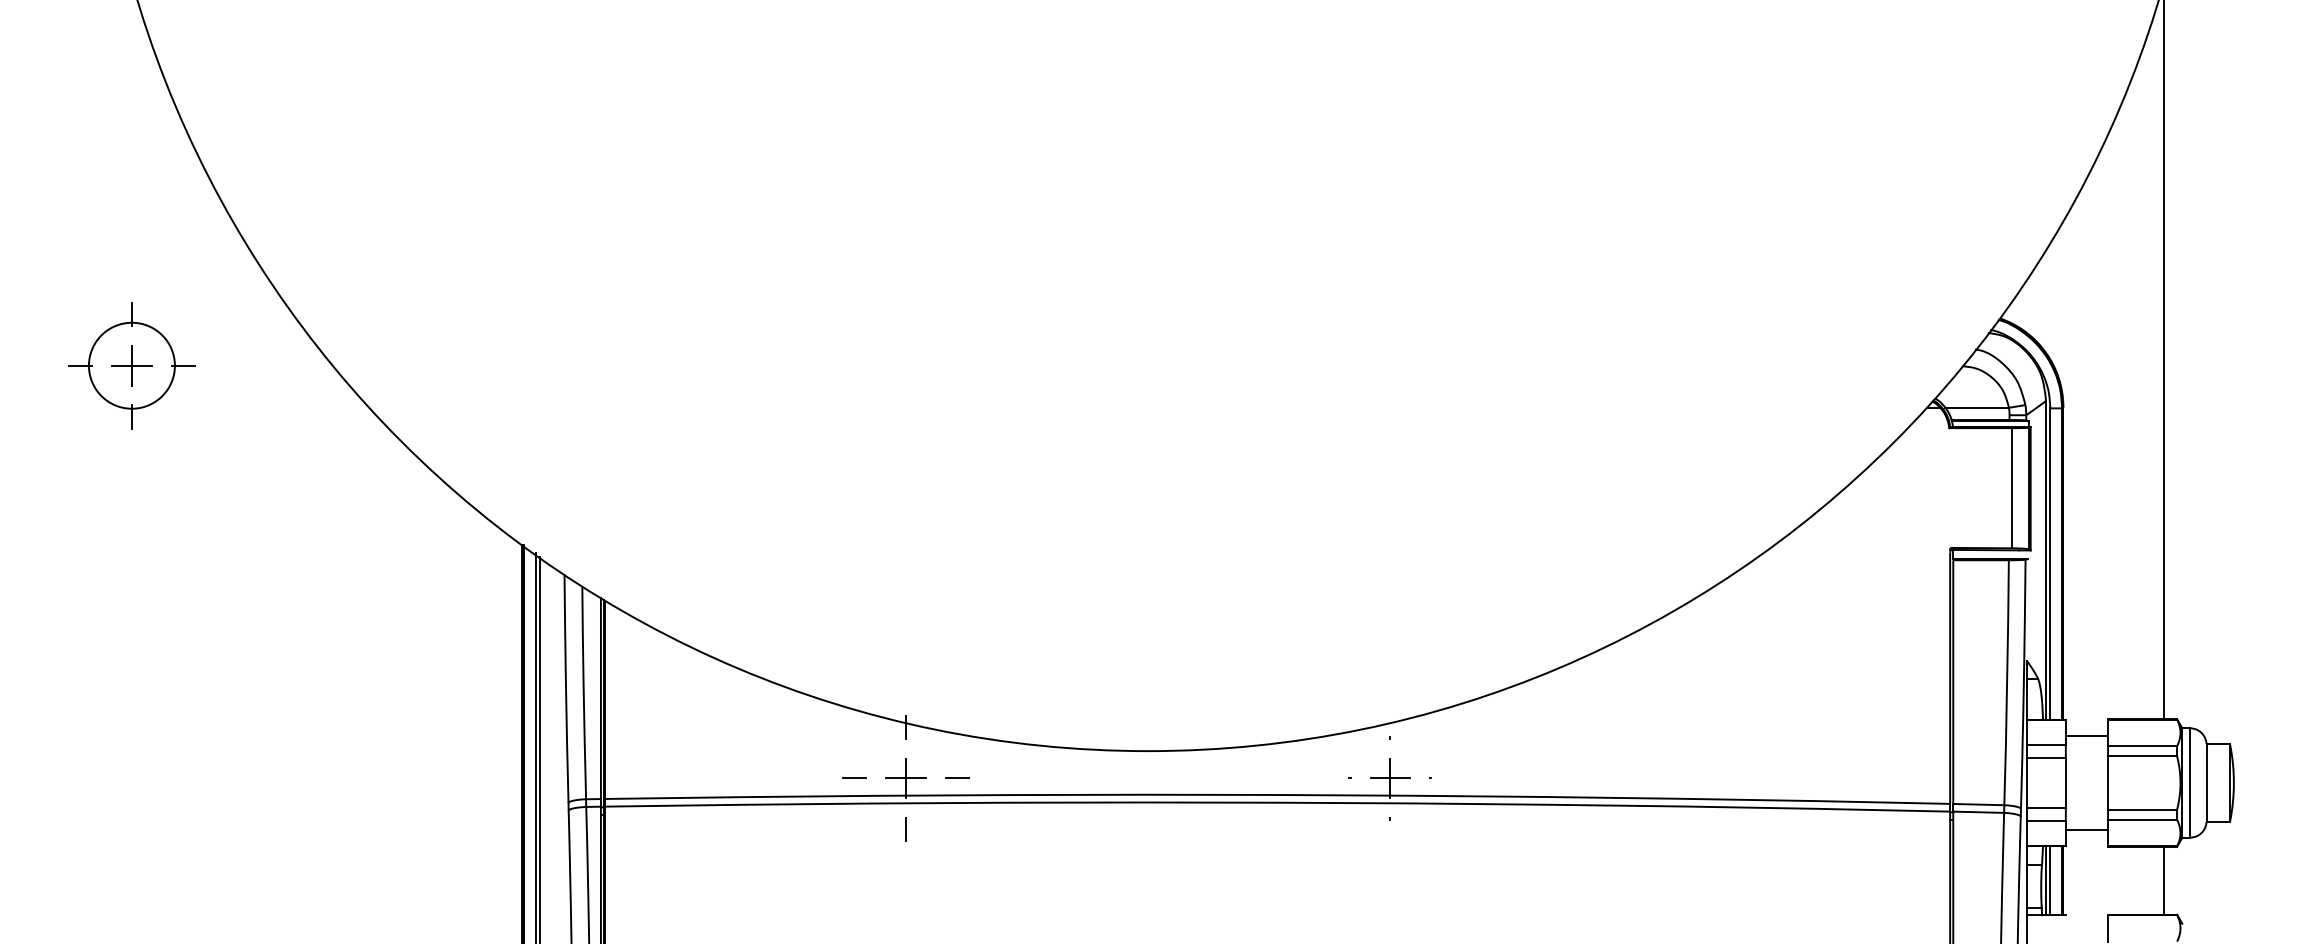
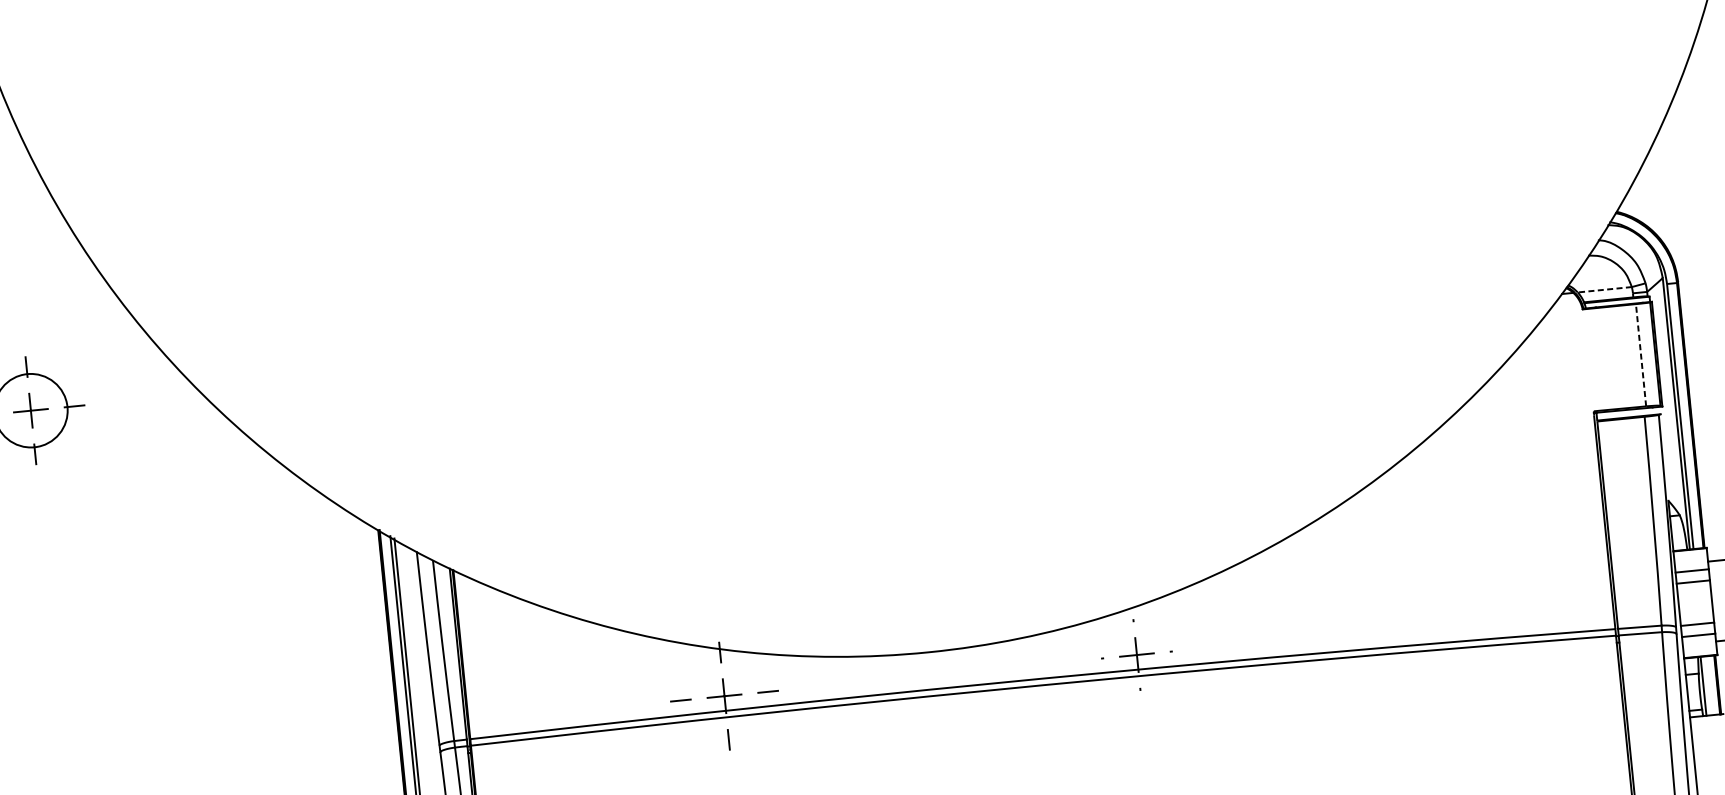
line: (1977, 407) -> (1604, 289), solid -> dashed
line: (2011, 487) -> (1640, 354), solid -> dashed
line: (2050, 880) -> (1707, 685), removed

